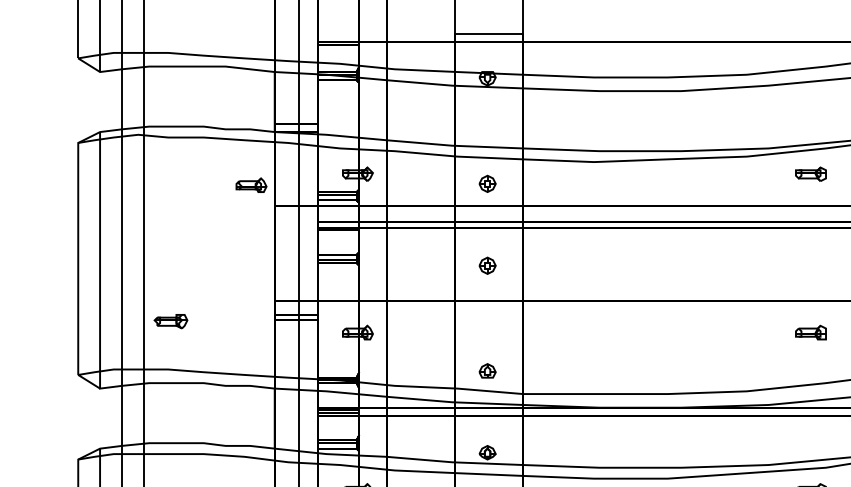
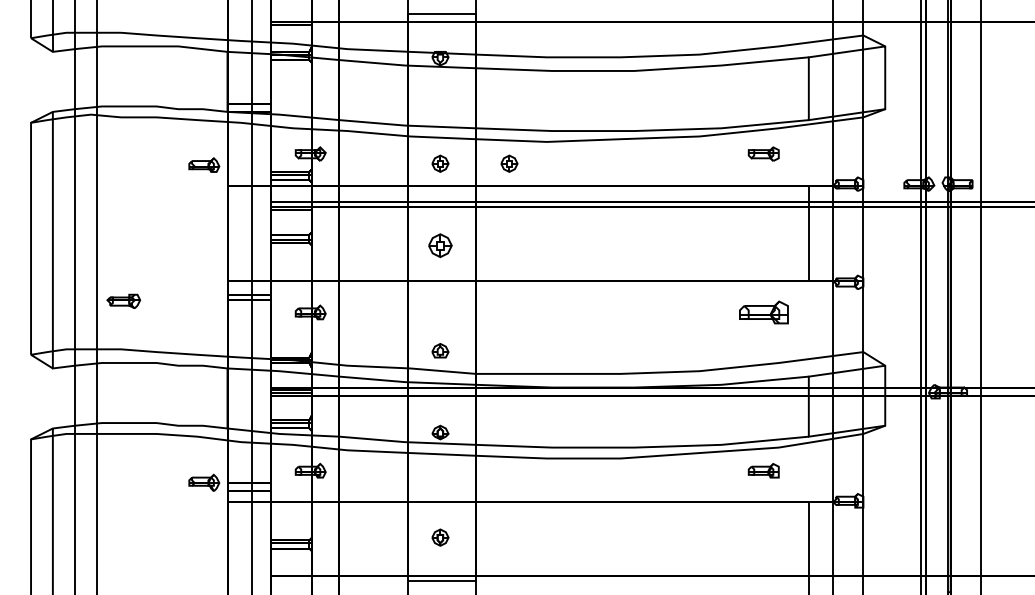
part: (556, 183) -> (509, 163), added
part: (487, 265) -> (440, 245), size x1.4
part: (810, 332) -> (763, 312), size x1.6

